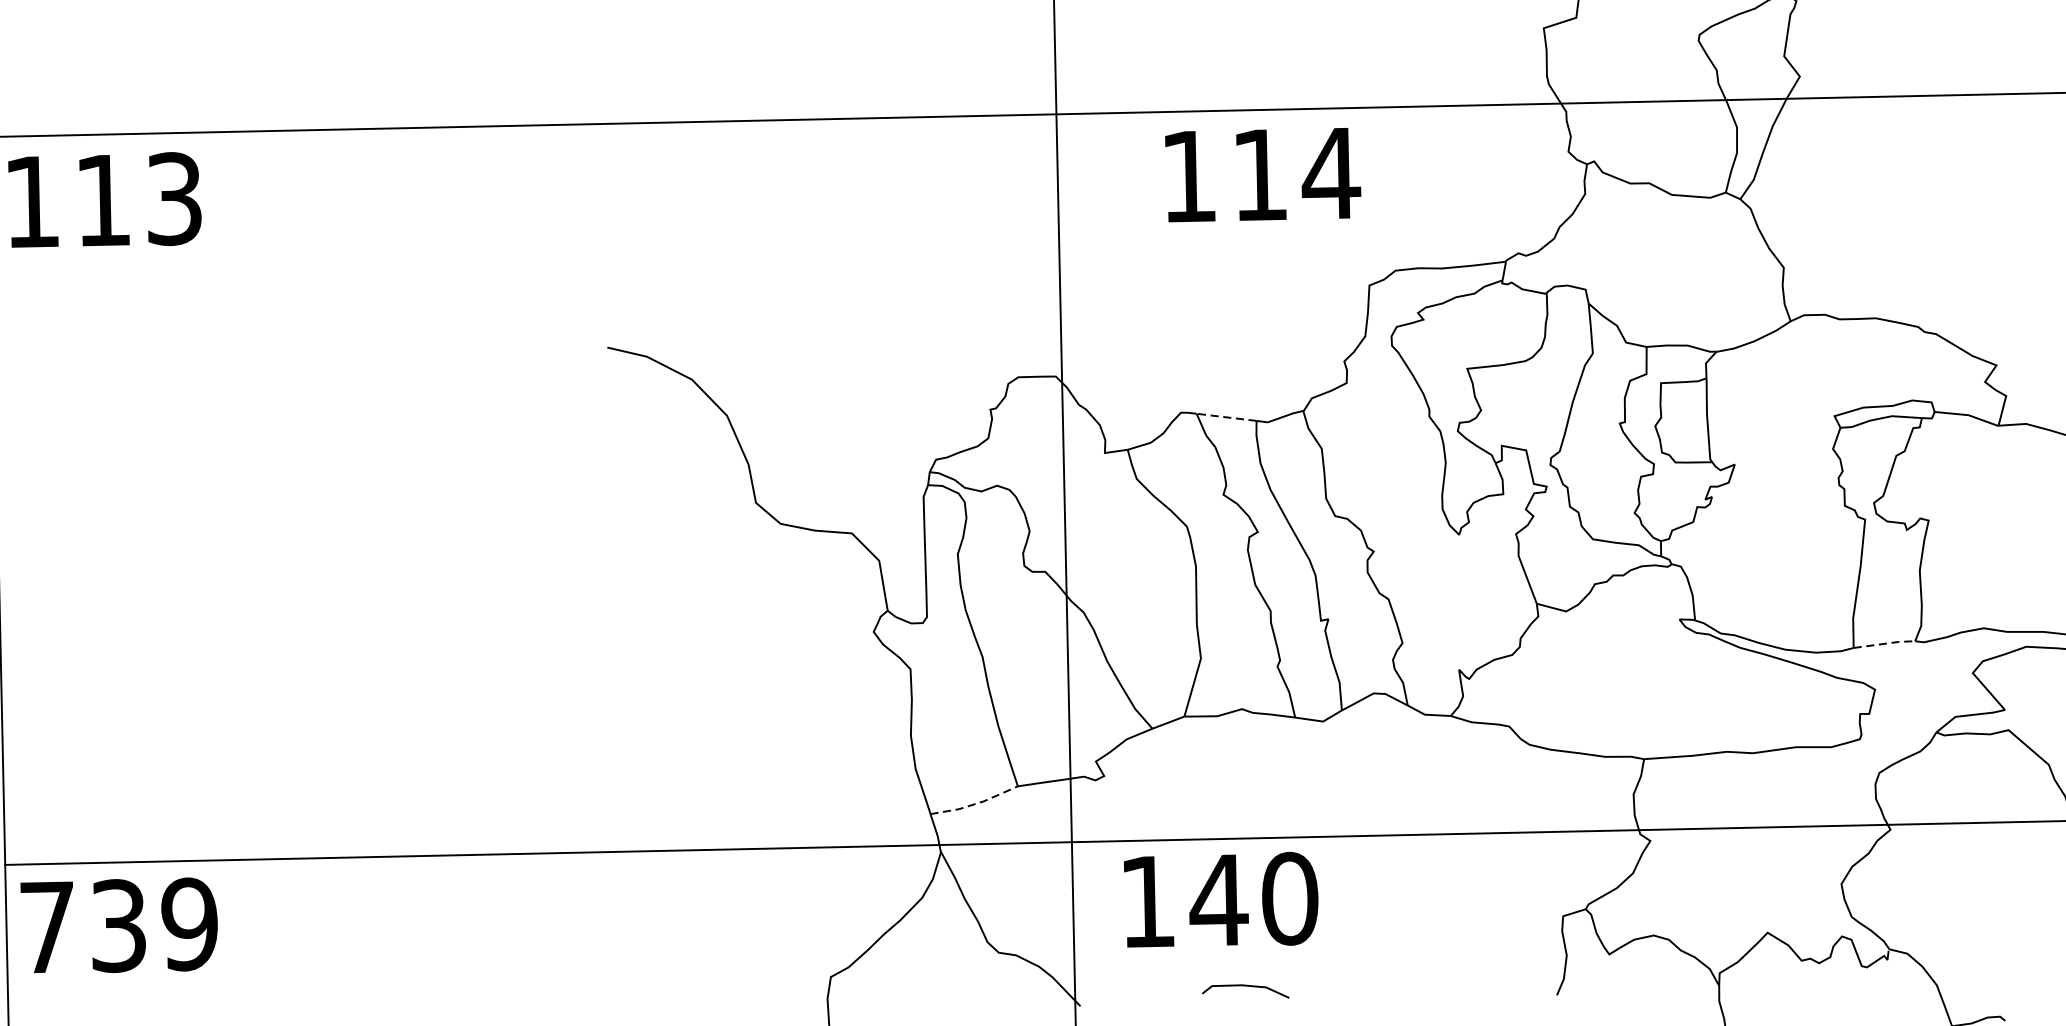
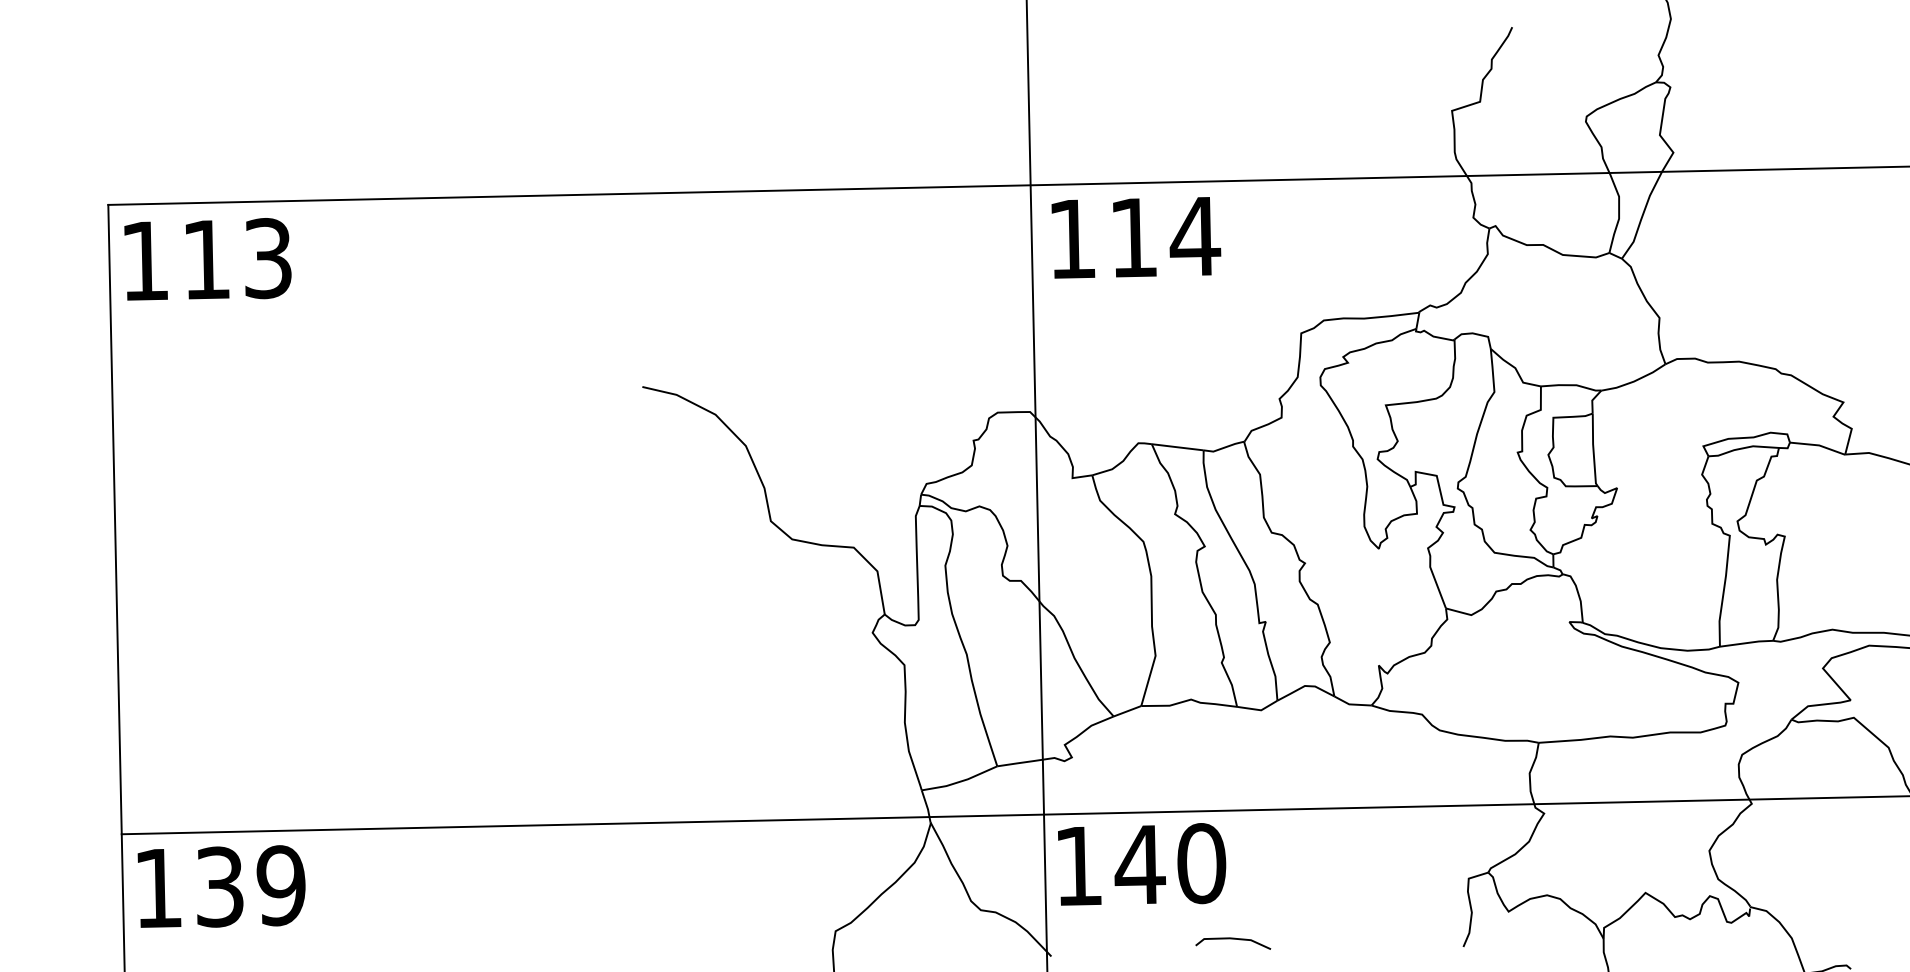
text: (1263, 174) -> (1136, 237), moved
line: (1226, 417) -> (1177, 447), dashed -> solid
line: (1885, 644) -> (1747, 643), dashed -> solid
line: (975, 803) -> (960, 781), dashed -> solid
text: (1221, 899) -> (1142, 864), moved
text: (47, 926) -> (158, 887), 739 -> 139
line: (1245, 986) -> (1233, 939), moved

